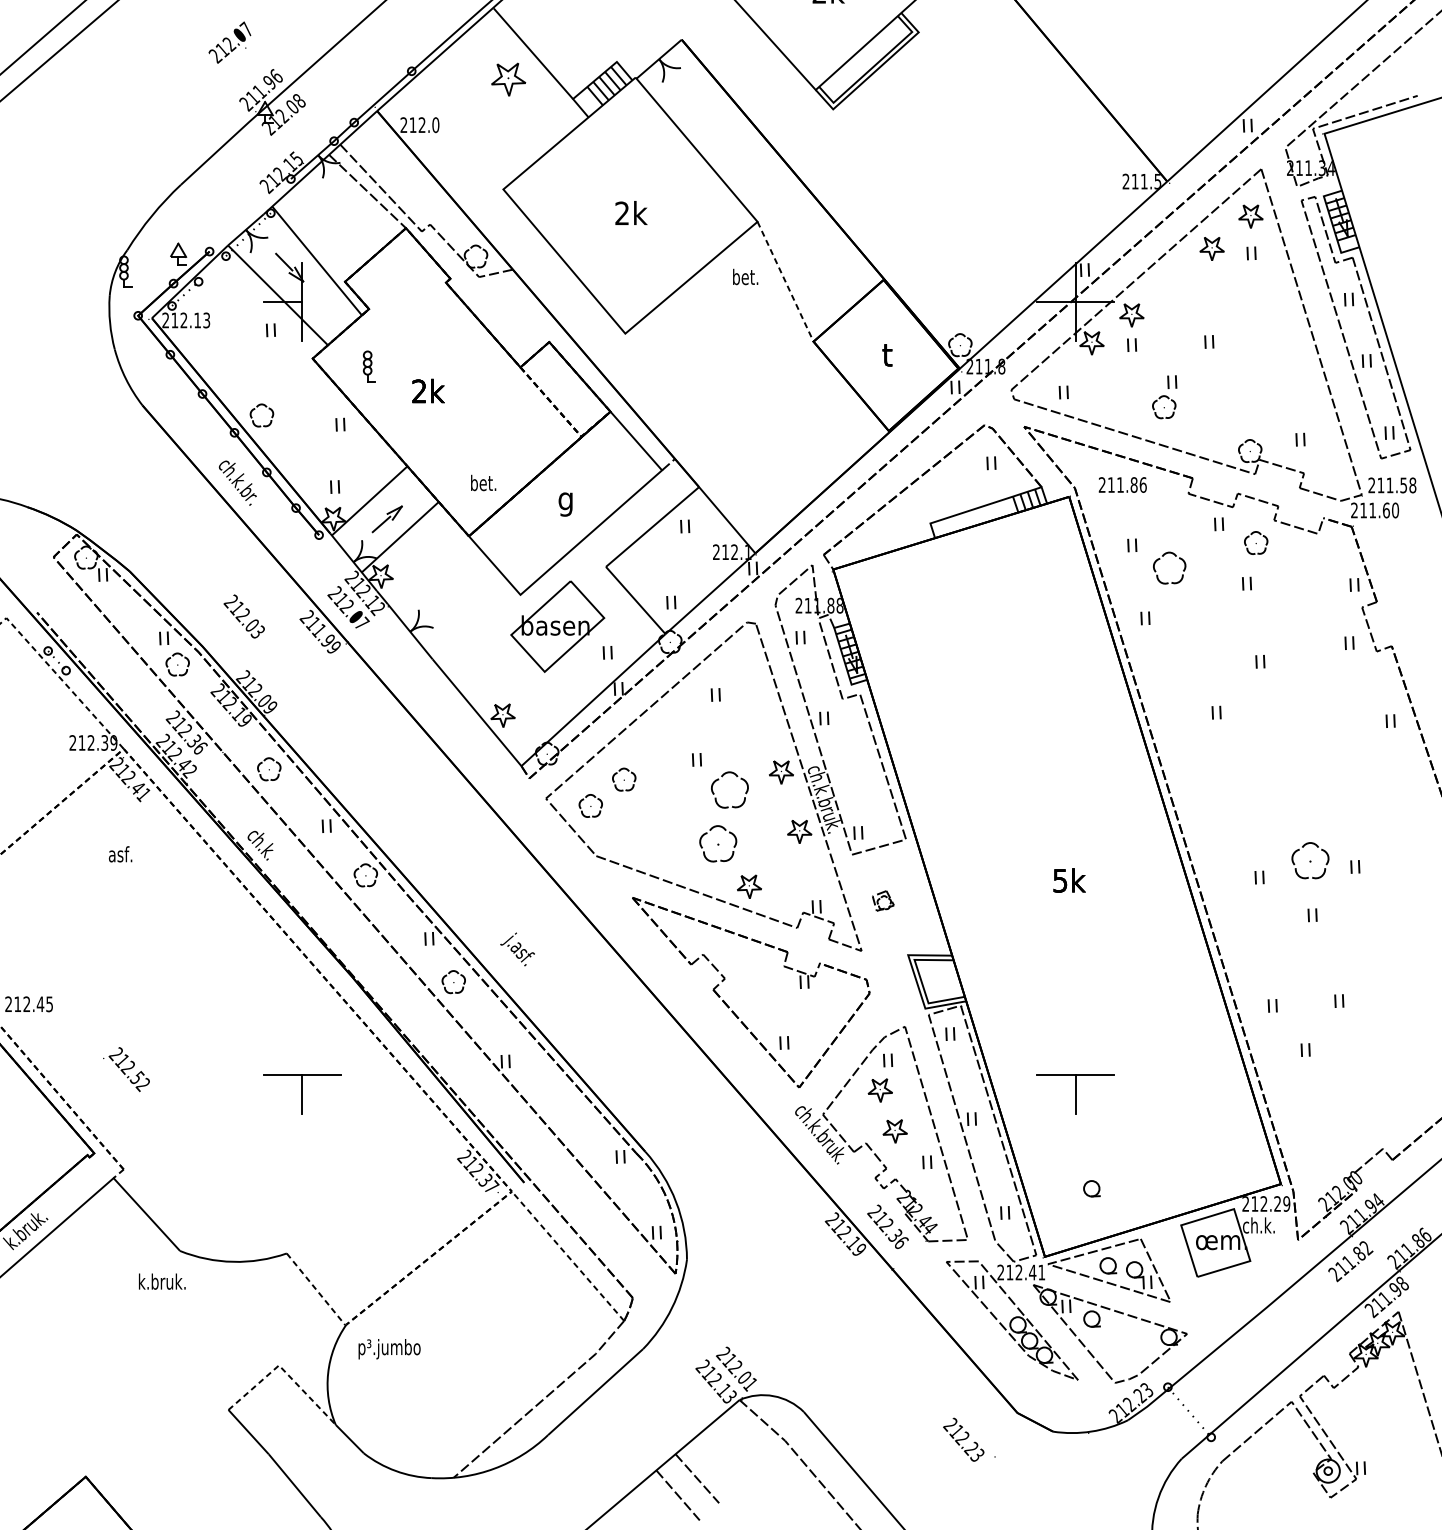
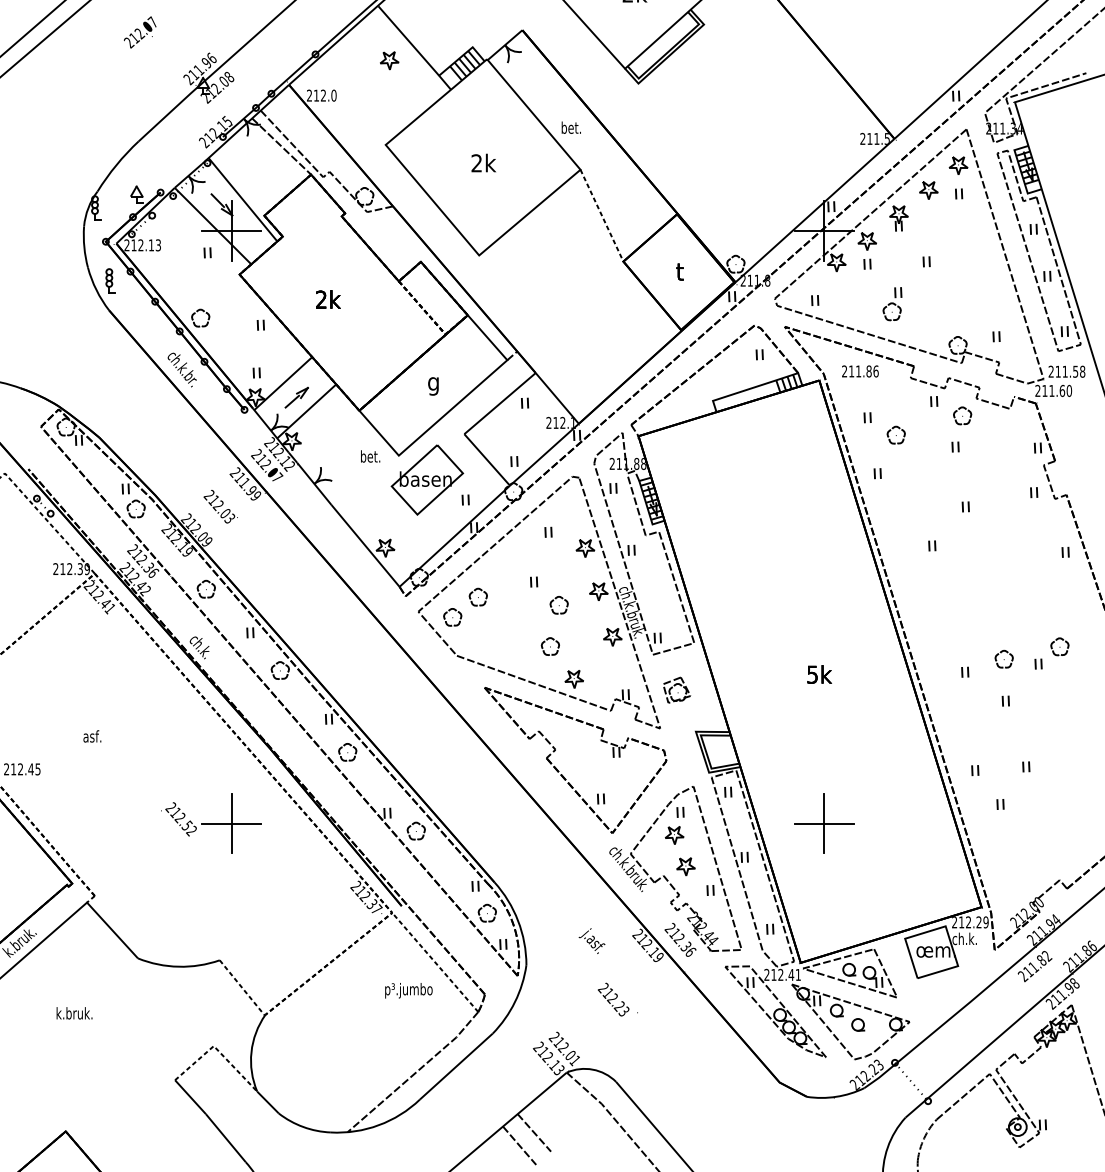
text: (229, 42) -> (139, 32), moved
part: (507, 79) -> (388, 60), size x0.71
text: (745, 276) -> (571, 127), moved
part: (1172, 285) -> (898, 218), added
line: (321, 301) -> (246, 230), added
part: (368, 366) -> (109, 280), moved
text: (483, 482) -> (370, 456), moved
part: (1169, 568) -> (896, 435), size x0.71
text: (245, 616) -> (220, 506), moved
part: (763, 716) -> (585, 548), added
part: (729, 790) -> (559, 605), size x0.62
part: (718, 844) -> (550, 646), size x0.62
part: (1383, 844) -> (1060, 646), added
text: (120, 854) -> (92, 736), moved
part: (1310, 860) -> (1004, 659), size x0.62
part: (883, 900) -> (677, 689), size x1.67
text: (517, 949) -> (591, 941), moved
line: (302, 1055) -> (231, 808), added
line: (1075, 1055) -> (824, 808), added
text: (126, 1069) -> (178, 819), moved
part: (543, 1084) -> (416, 830), added
part: (1091, 1188) -> (857, 1024), moved
part: (635, 1192) -> (486, 913), added
text: (162, 1281) -> (74, 1013), moved
text: (389, 1349) -> (408, 990), moved
text: (969, 1439) -> (618, 999), moved

